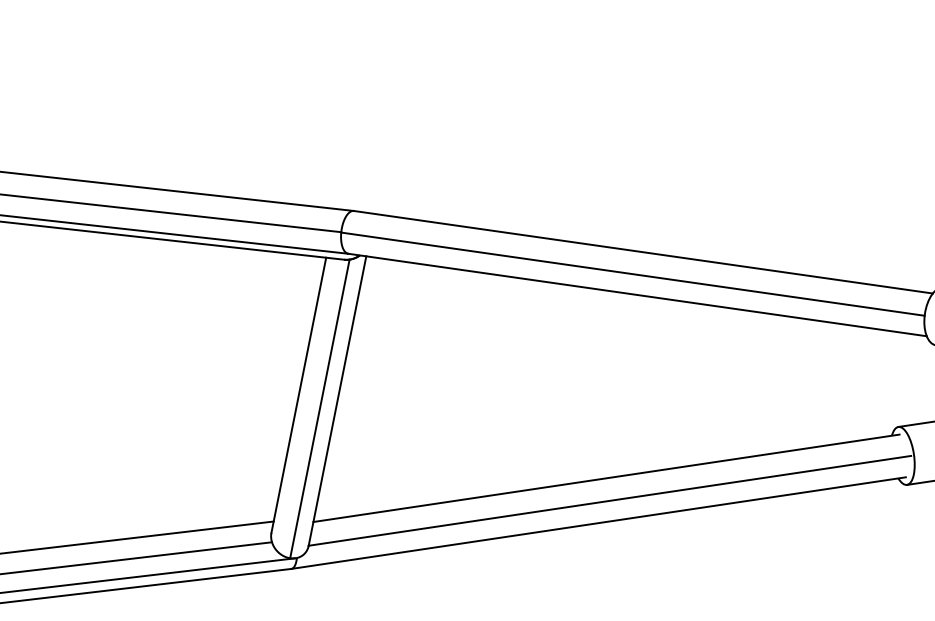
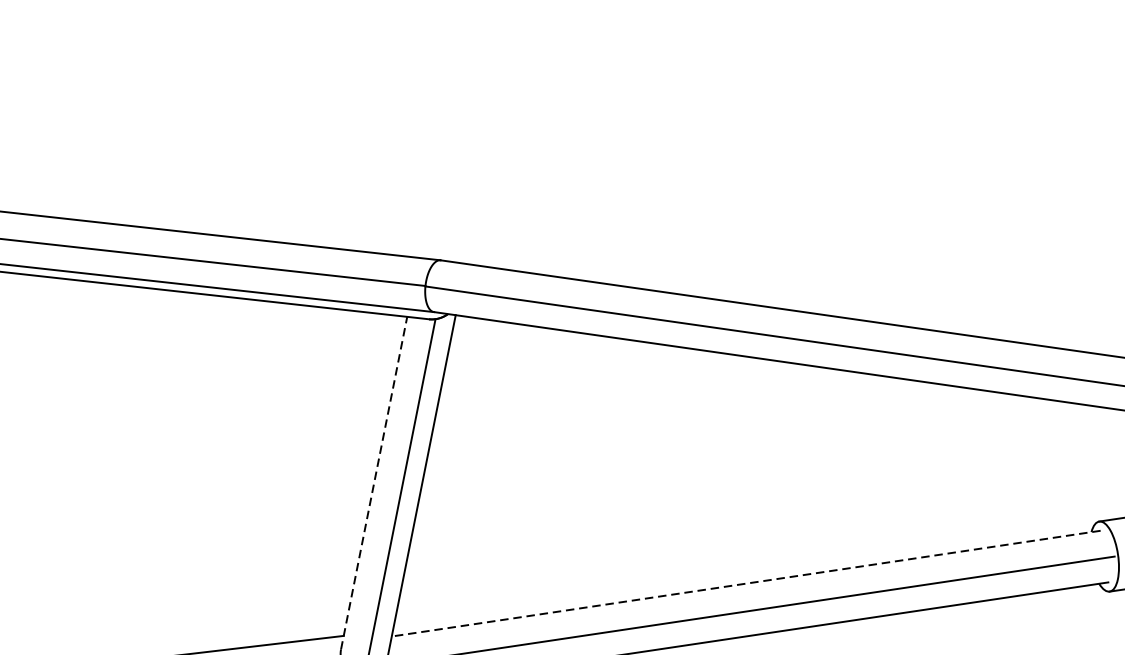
line: (298, 394) -> (373, 482), solid -> dashed
line: (606, 478) -> (746, 583), solid -> dashed

